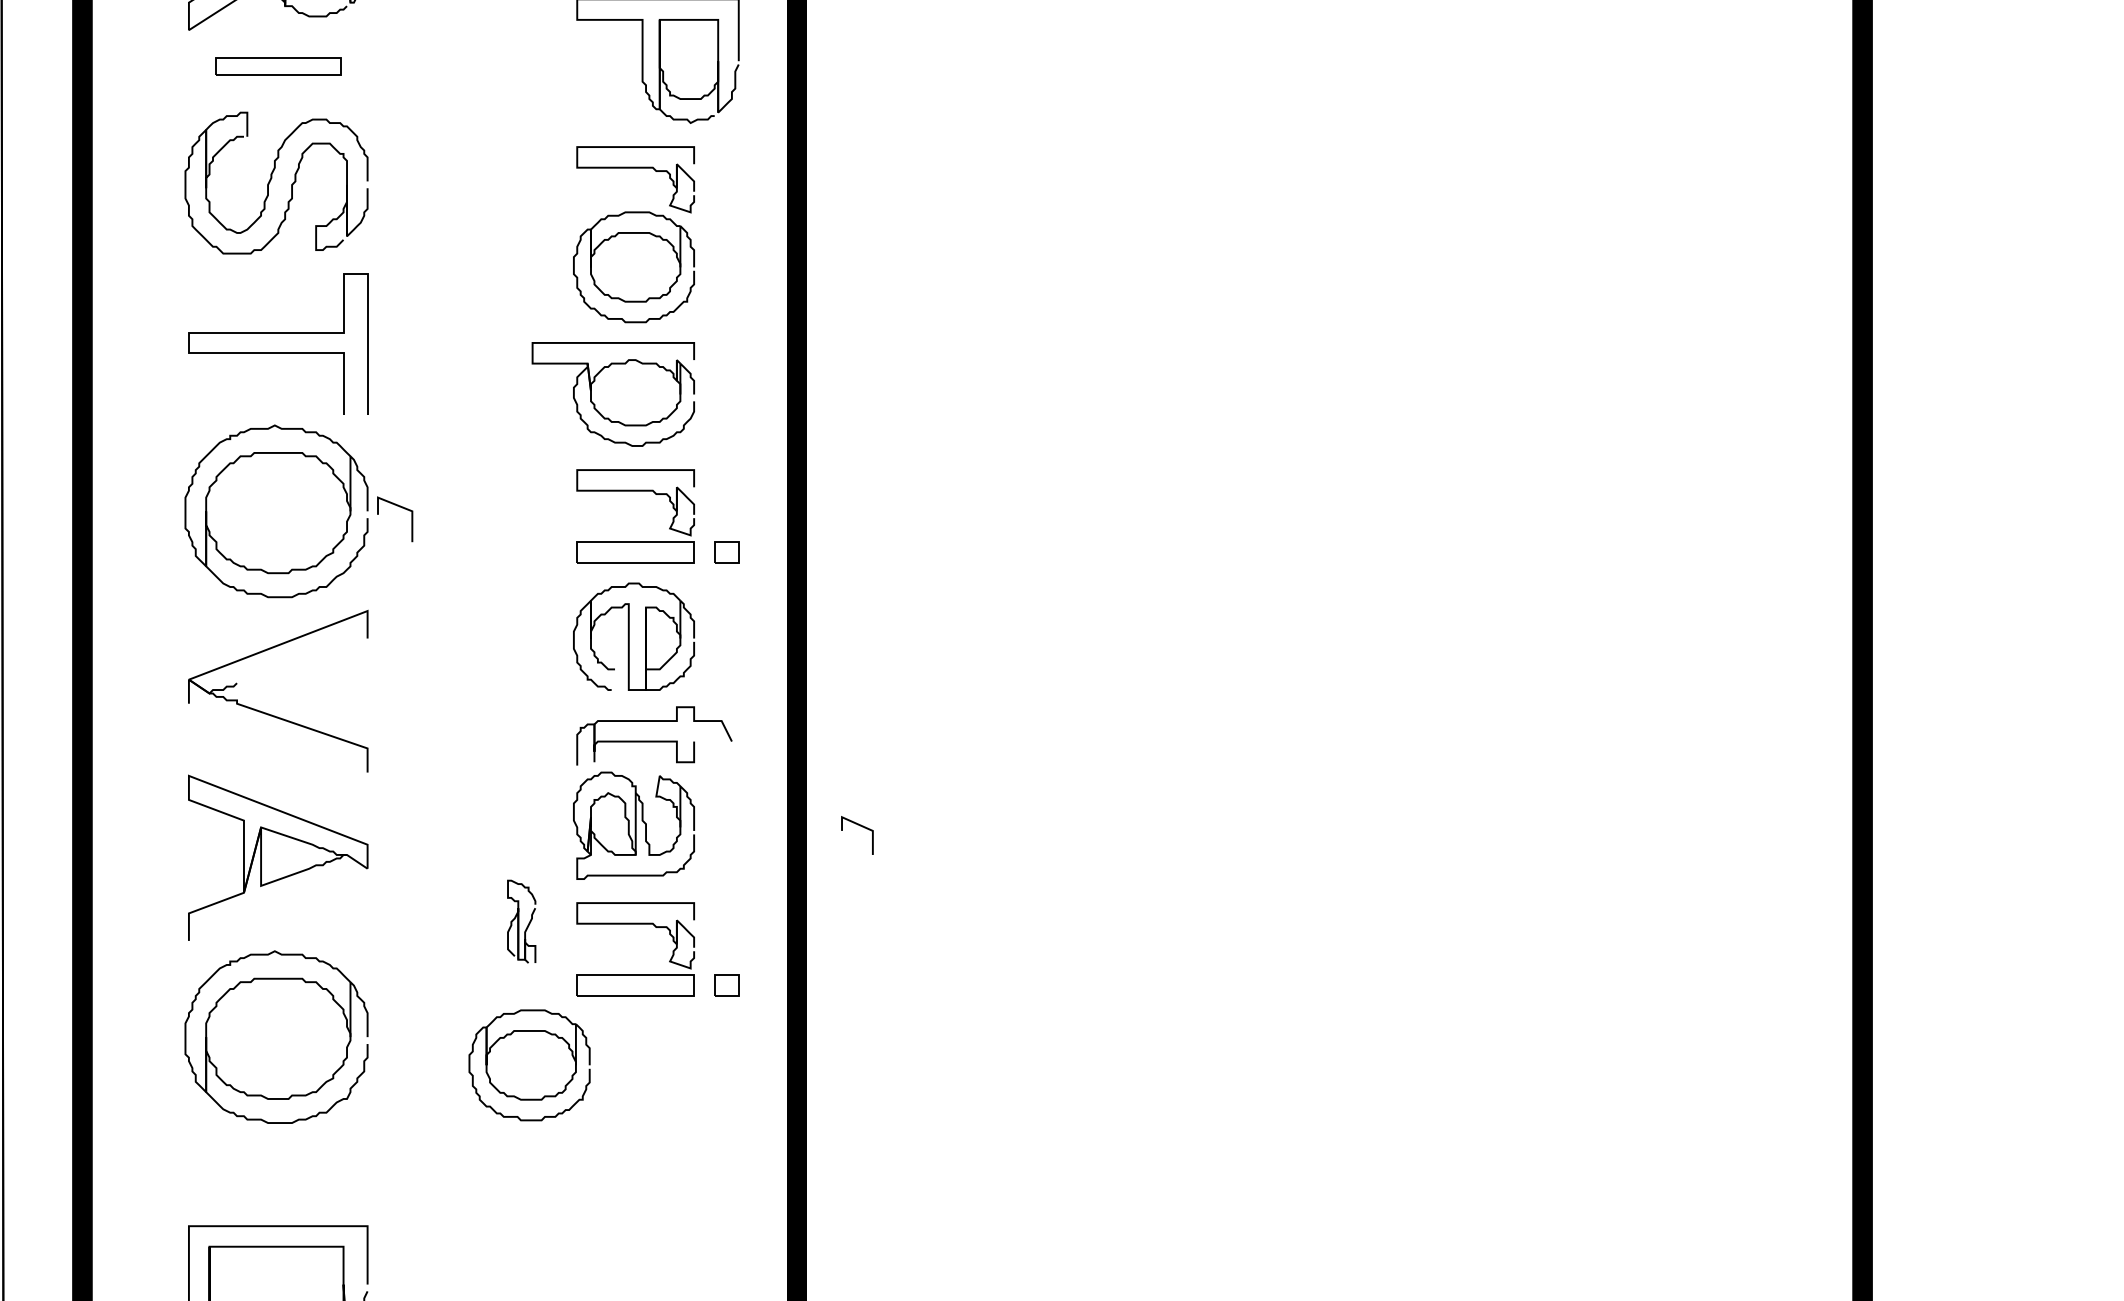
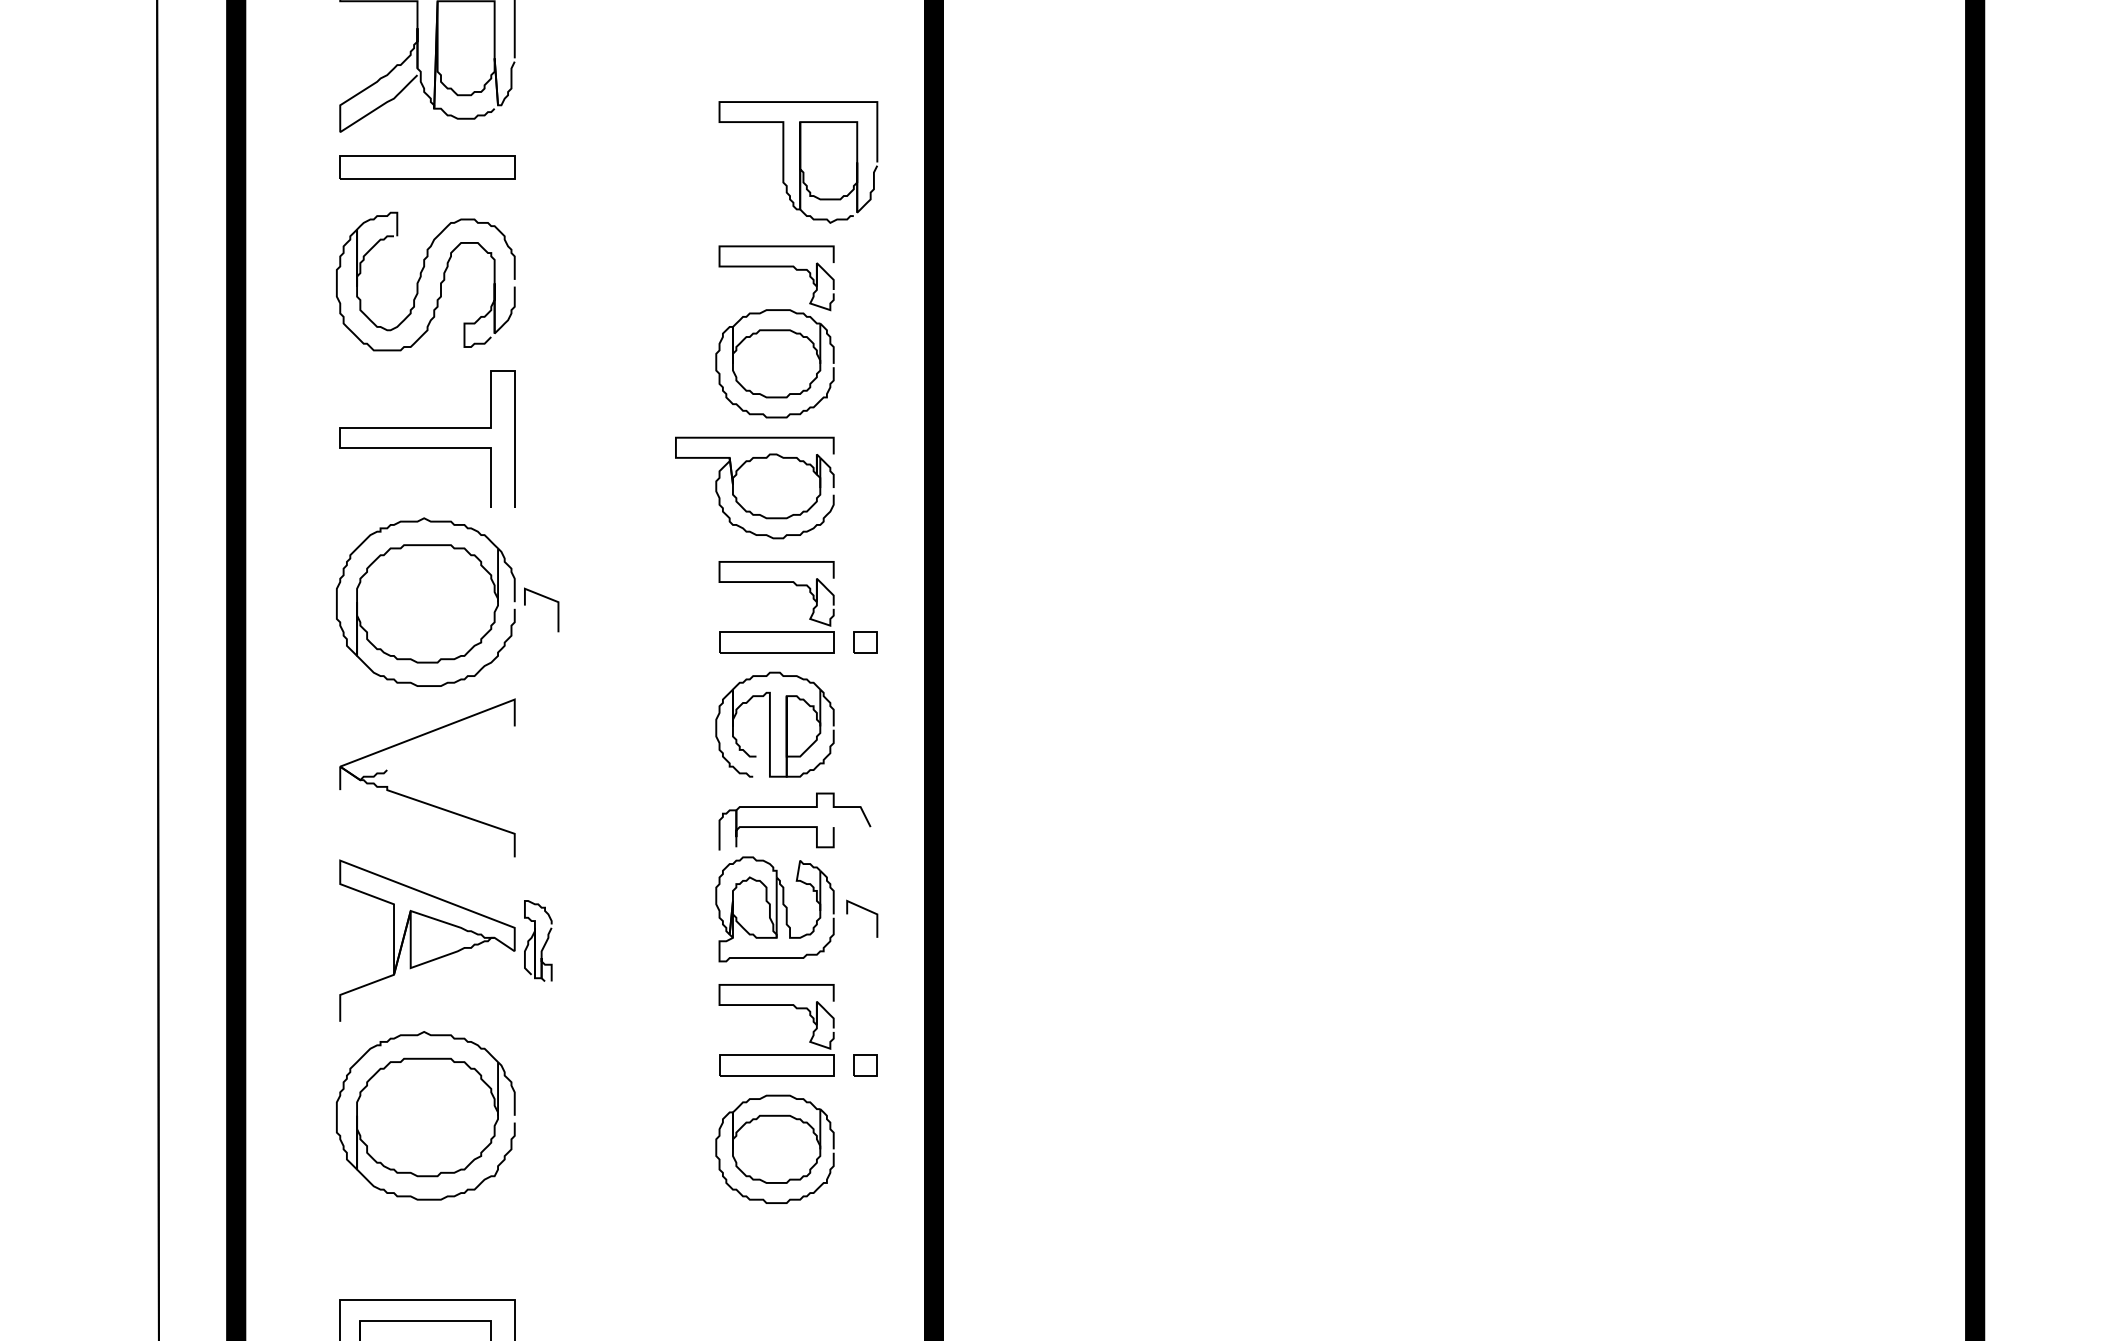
part: (278, 66) -> (427, 167), size x1.43
line: (860, 826) -> (865, 910), moved
part: (521, 921) -> (538, 940), moved
part: (529, 1064) -> (774, 1148), moved

